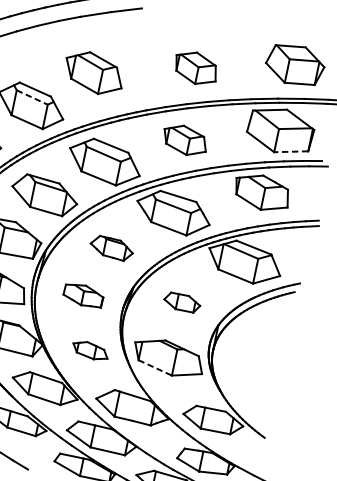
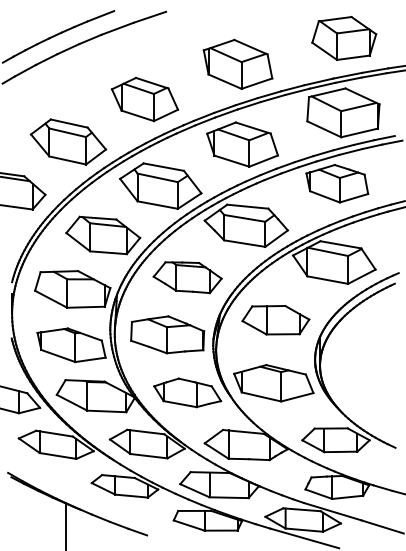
part: (195, 67) -> (237, 63), size x1.43
part: (93, 73) -> (144, 99), moved
line: (32, 97) -> (67, 132), dashed -> solid
part: (185, 140) -> (242, 144), size x1.43
line: (291, 151) -> (359, 132), dashed -> solid
part: (111, 248) -> (187, 277), size x1.43
part: (83, 295) -> (167, 334), size x1.67
part: (181, 302) -> (275, 320), size x1.67
part: (90, 350) -> (187, 392), size x1.67
line: (155, 368) -> (261, 397), dashed -> solid

